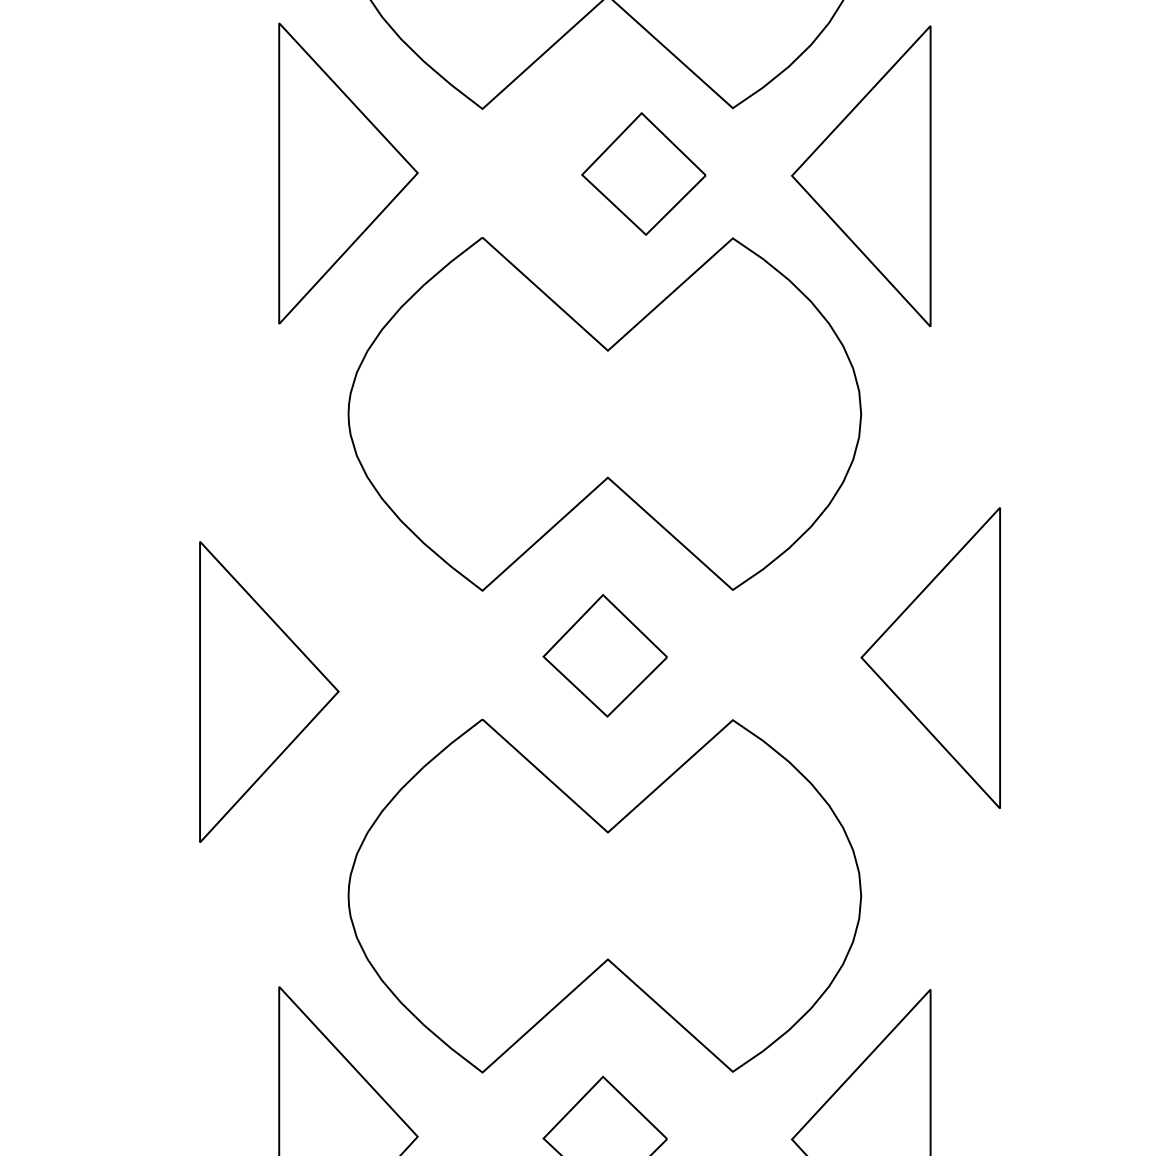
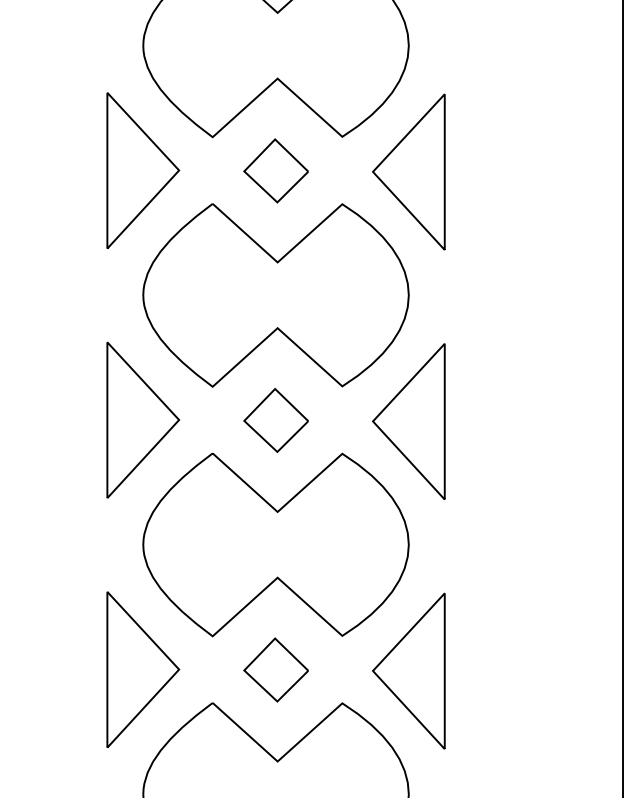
part: (642, 173) -> (275, 170), moved
part: (930, 657) -> (408, 421), moved
part: (267, 692) -> (142, 420), moved

